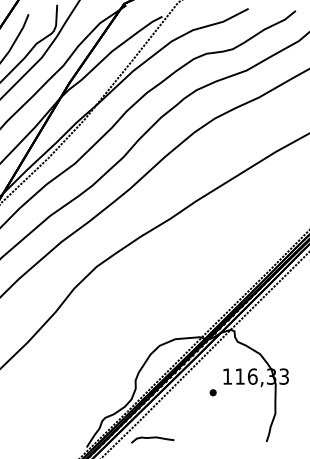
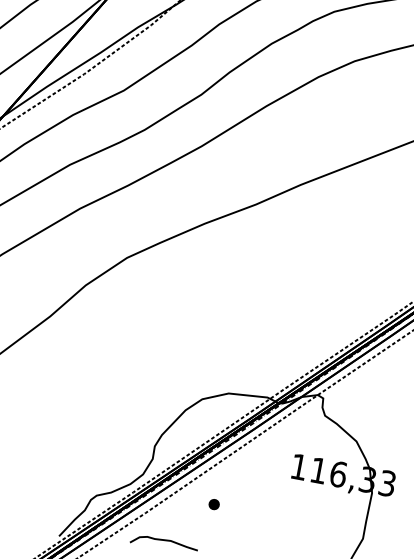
part: (212, 392) -> (213, 503), moved

